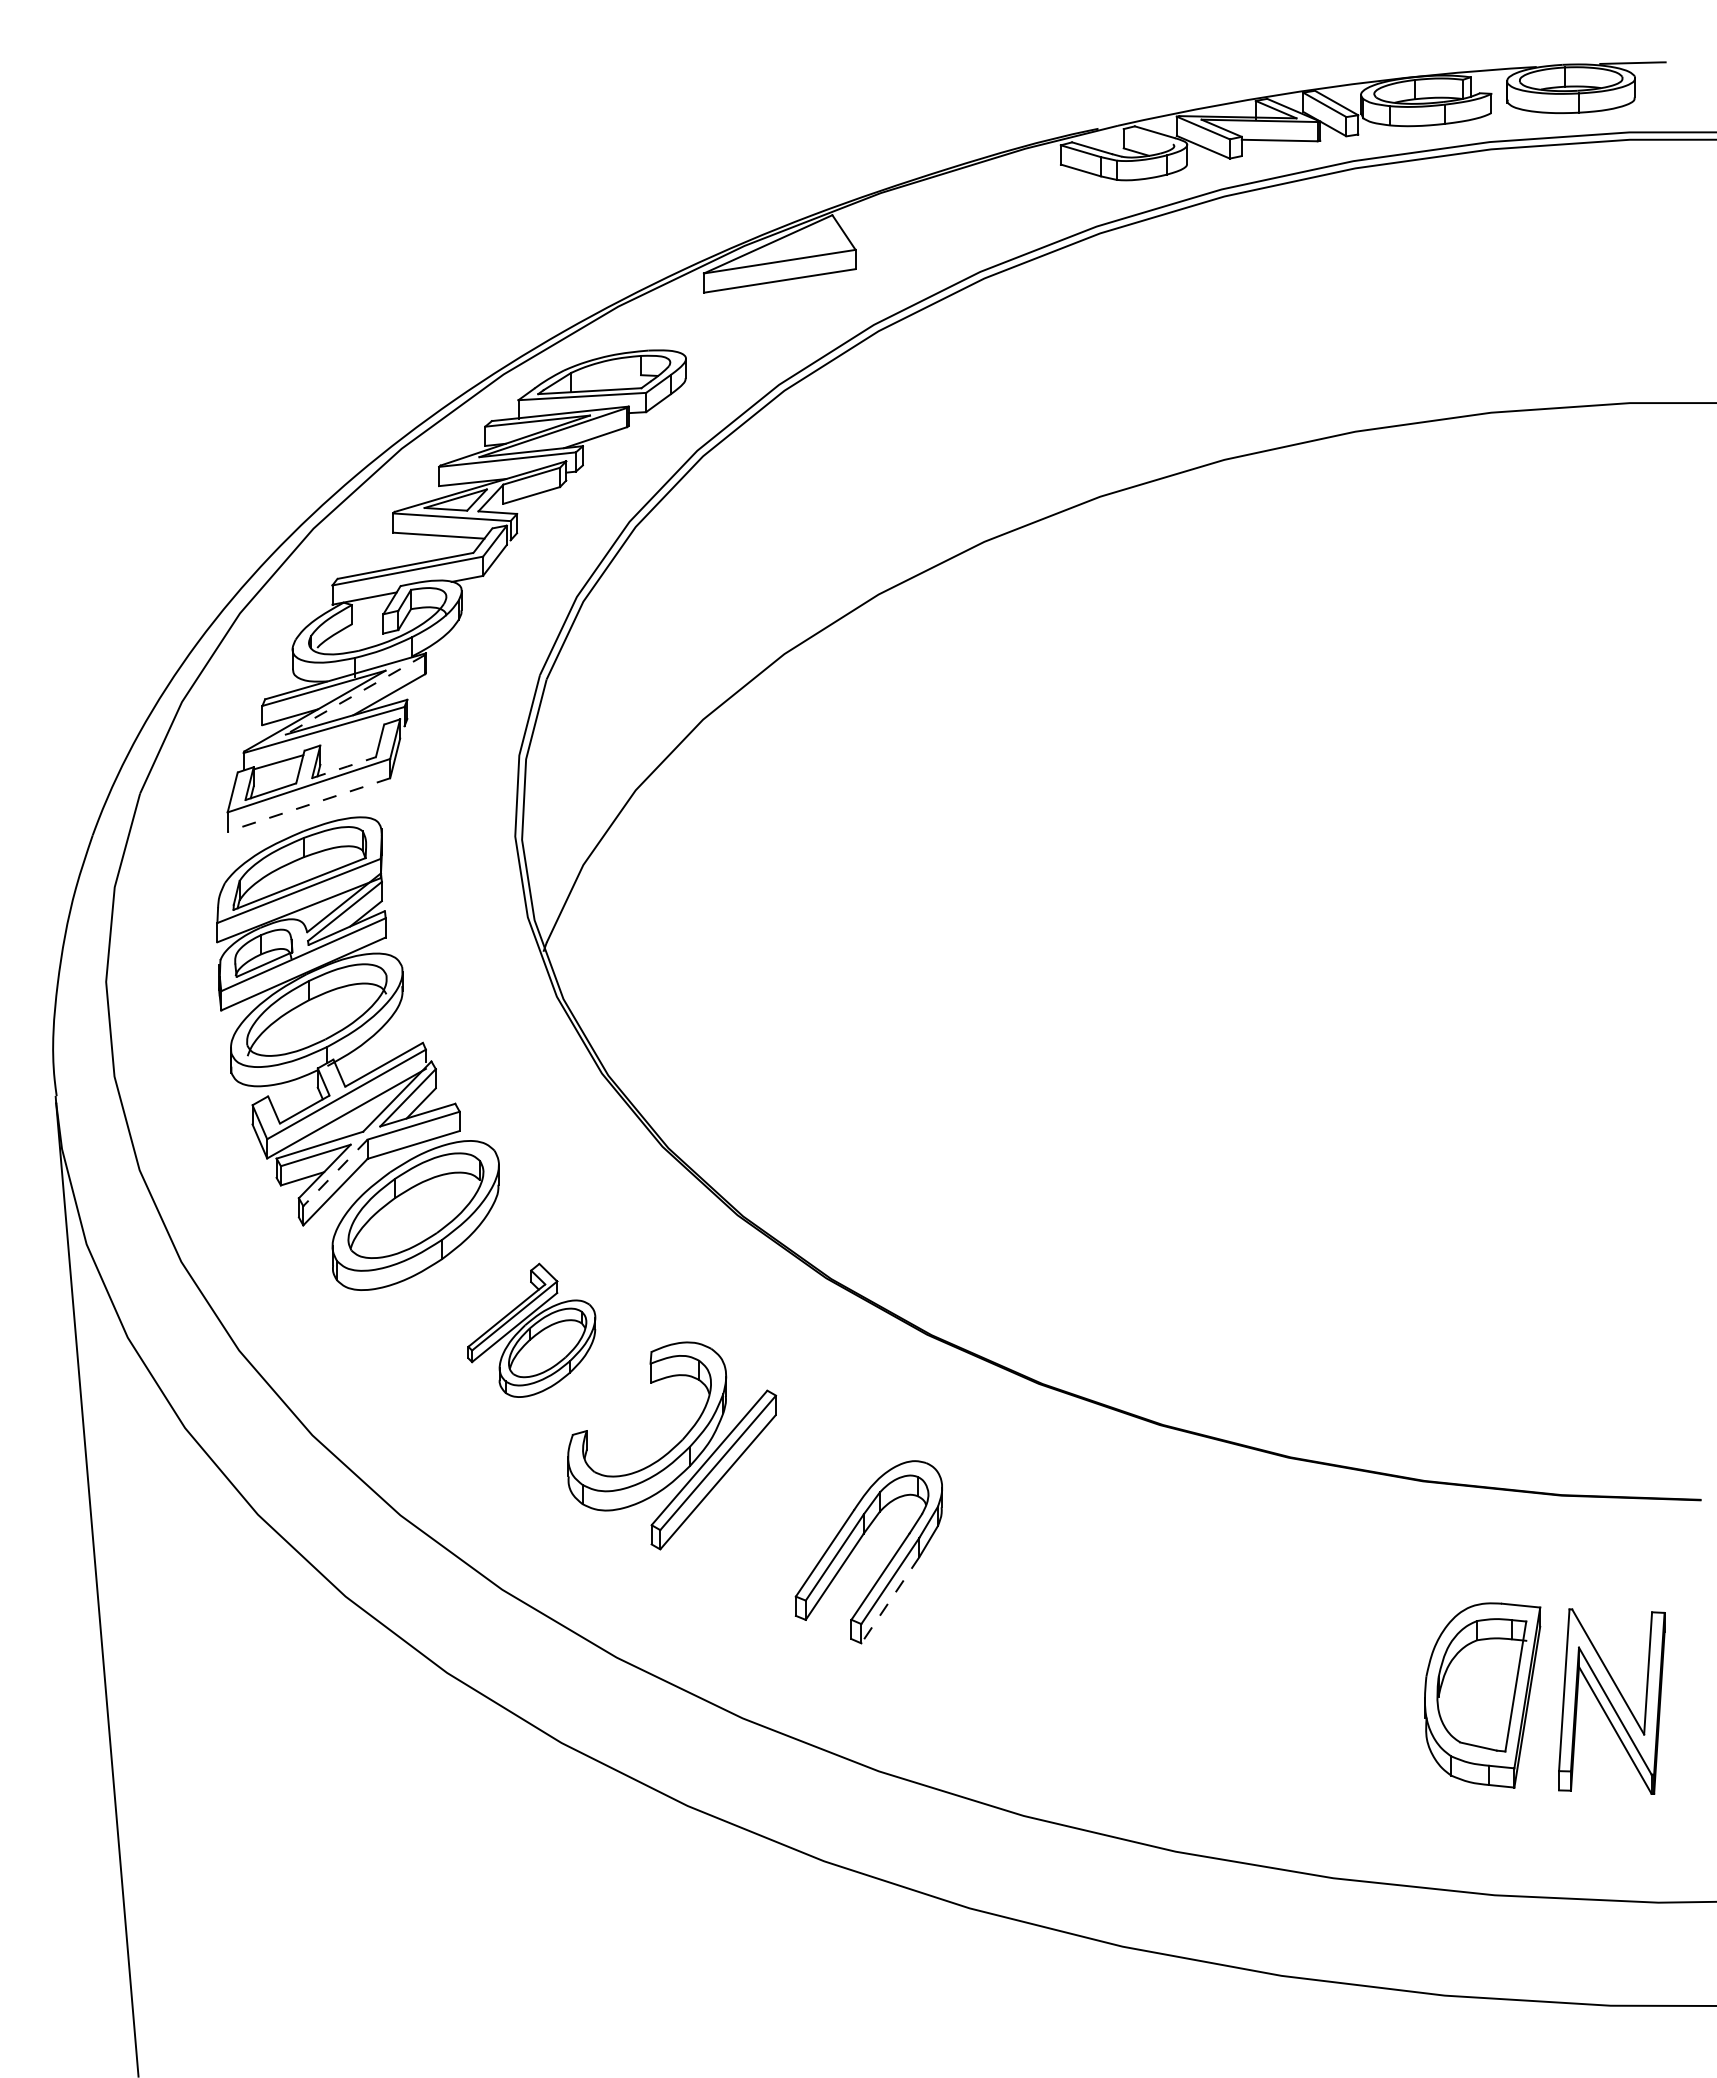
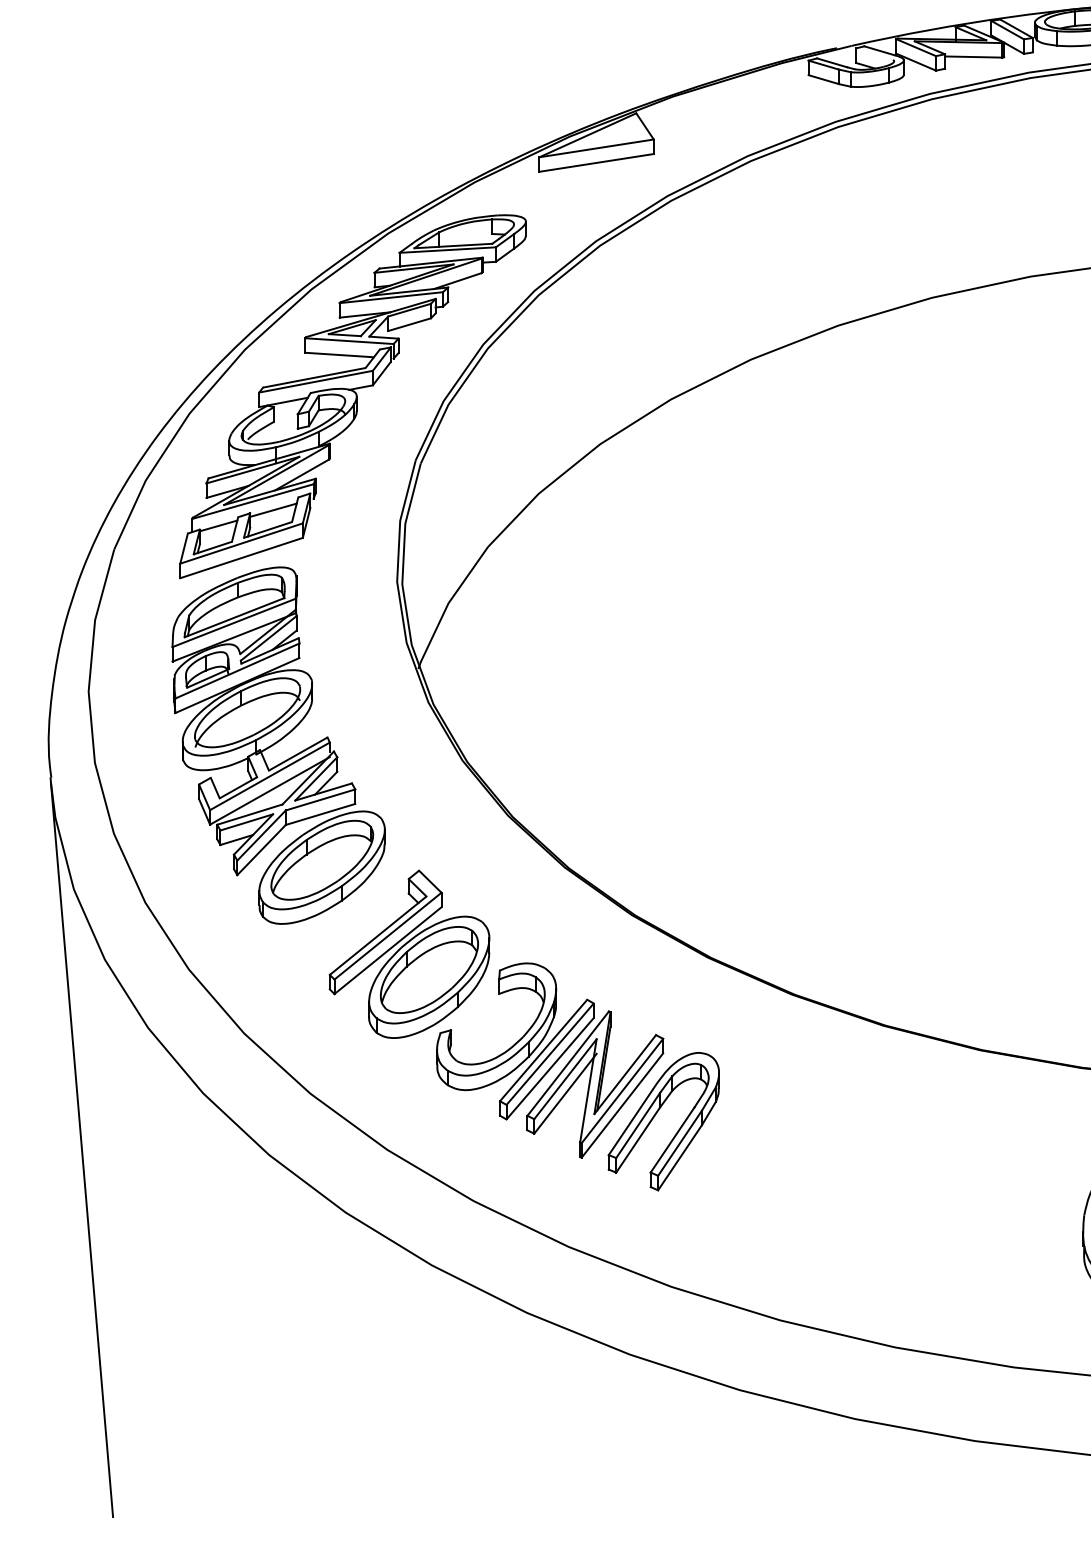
line: (355, 694) -> (276, 474), dashed -> solid
line: (351, 741) -> (273, 510), added
line: (345, 767) -> (269, 529), dashed -> solid
line: (308, 804) -> (241, 557), dashed -> solid
line: (335, 1173) -> (261, 835), dashed -> solid
part: (531, 1330) -> (409, 954), size x1.67
part: (778, 1503) -> (595, 1084), added
line: (890, 1600) -> (680, 1157), dashed -> solid

